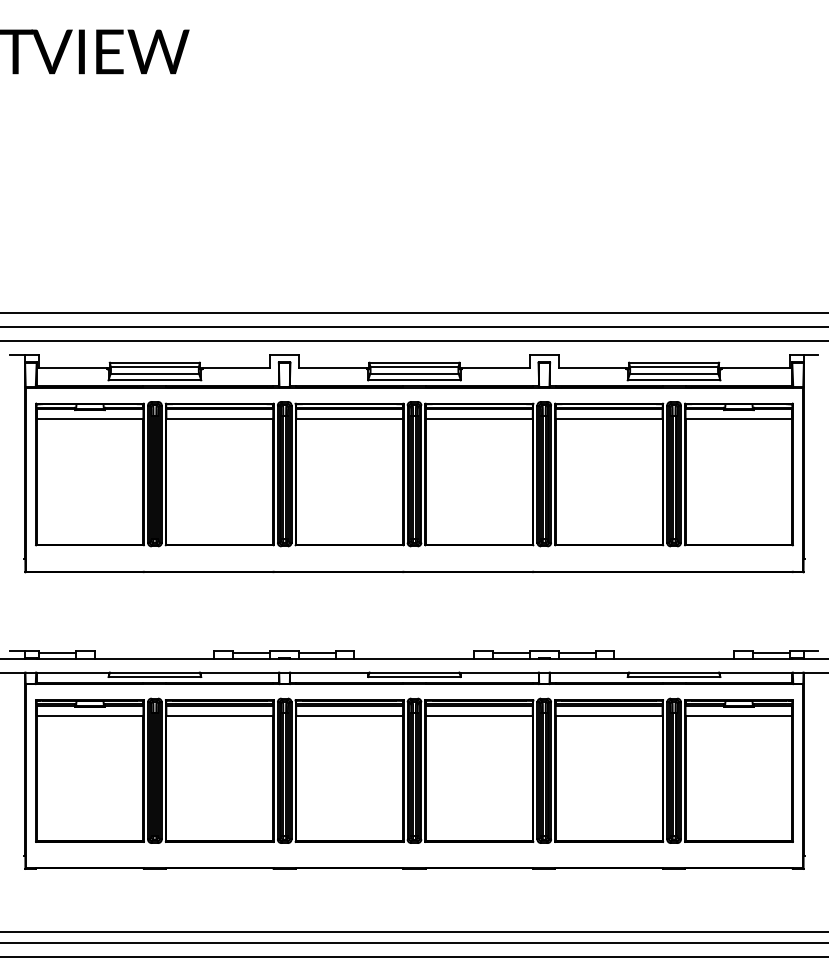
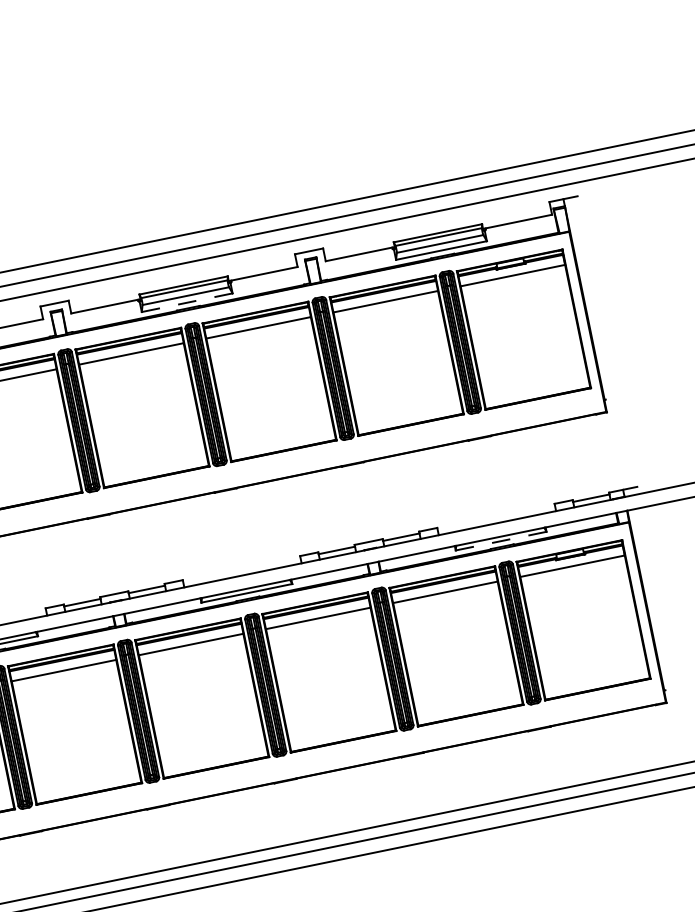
line: (413, 380) -> (186, 303), solid -> dashed
line: (673, 677) -> (500, 541), solid -> dashed

